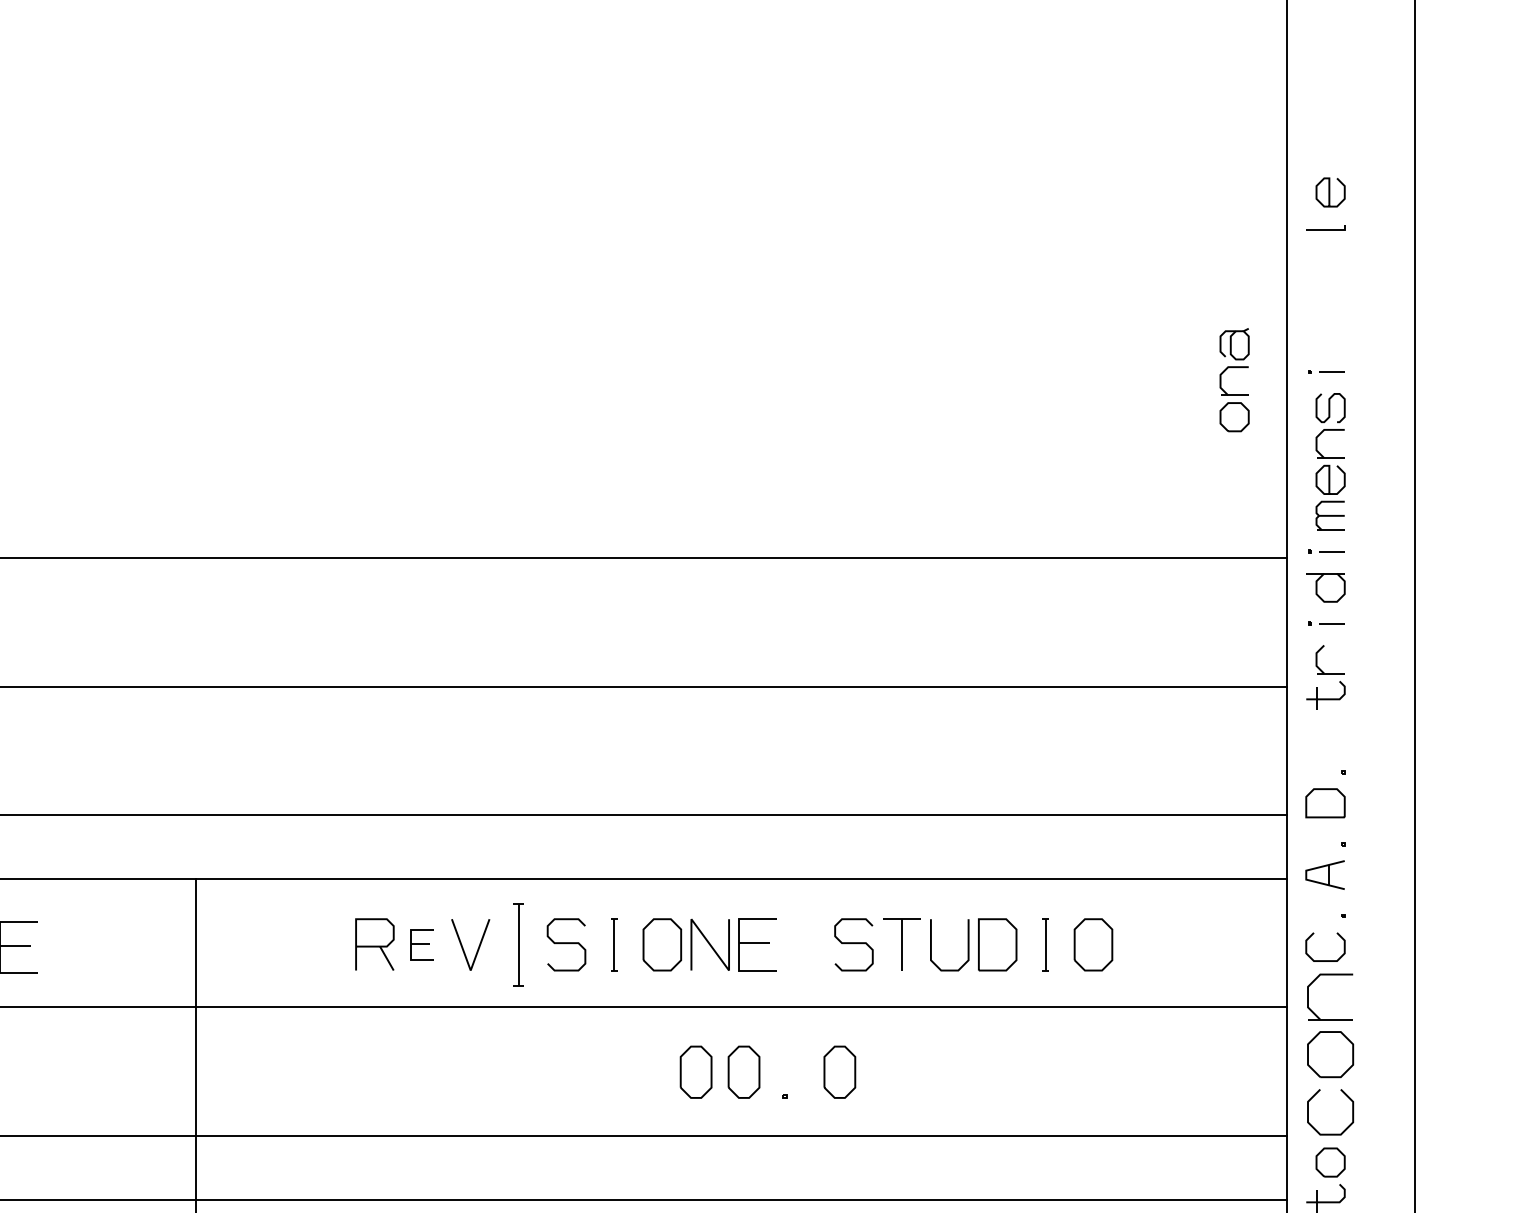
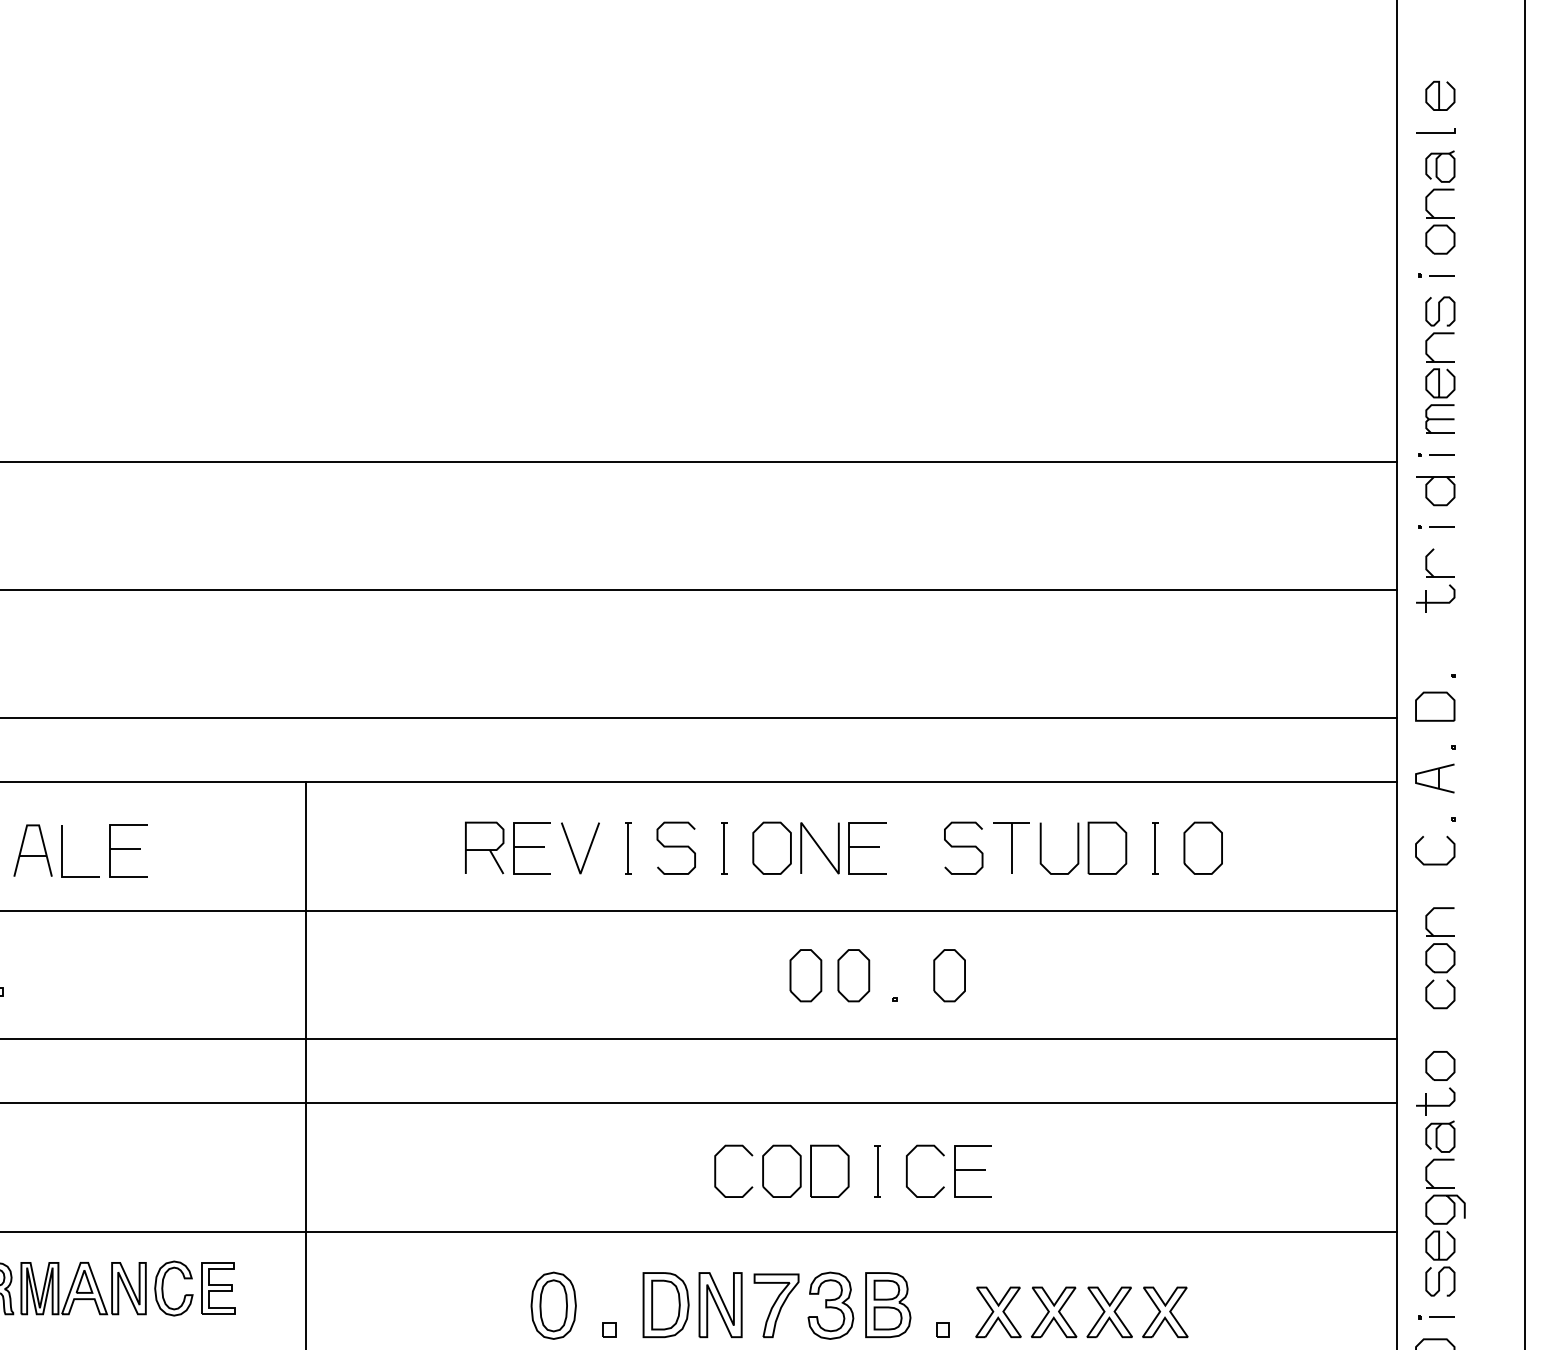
part: (1234, 368) -> (1440, 190), moved
part: (421, 945) -> (531, 848), size x1.67
part: (518, 945) -> (628, 848), size x0.62
part: (1330, 1055) -> (1440, 958), size x0.62

